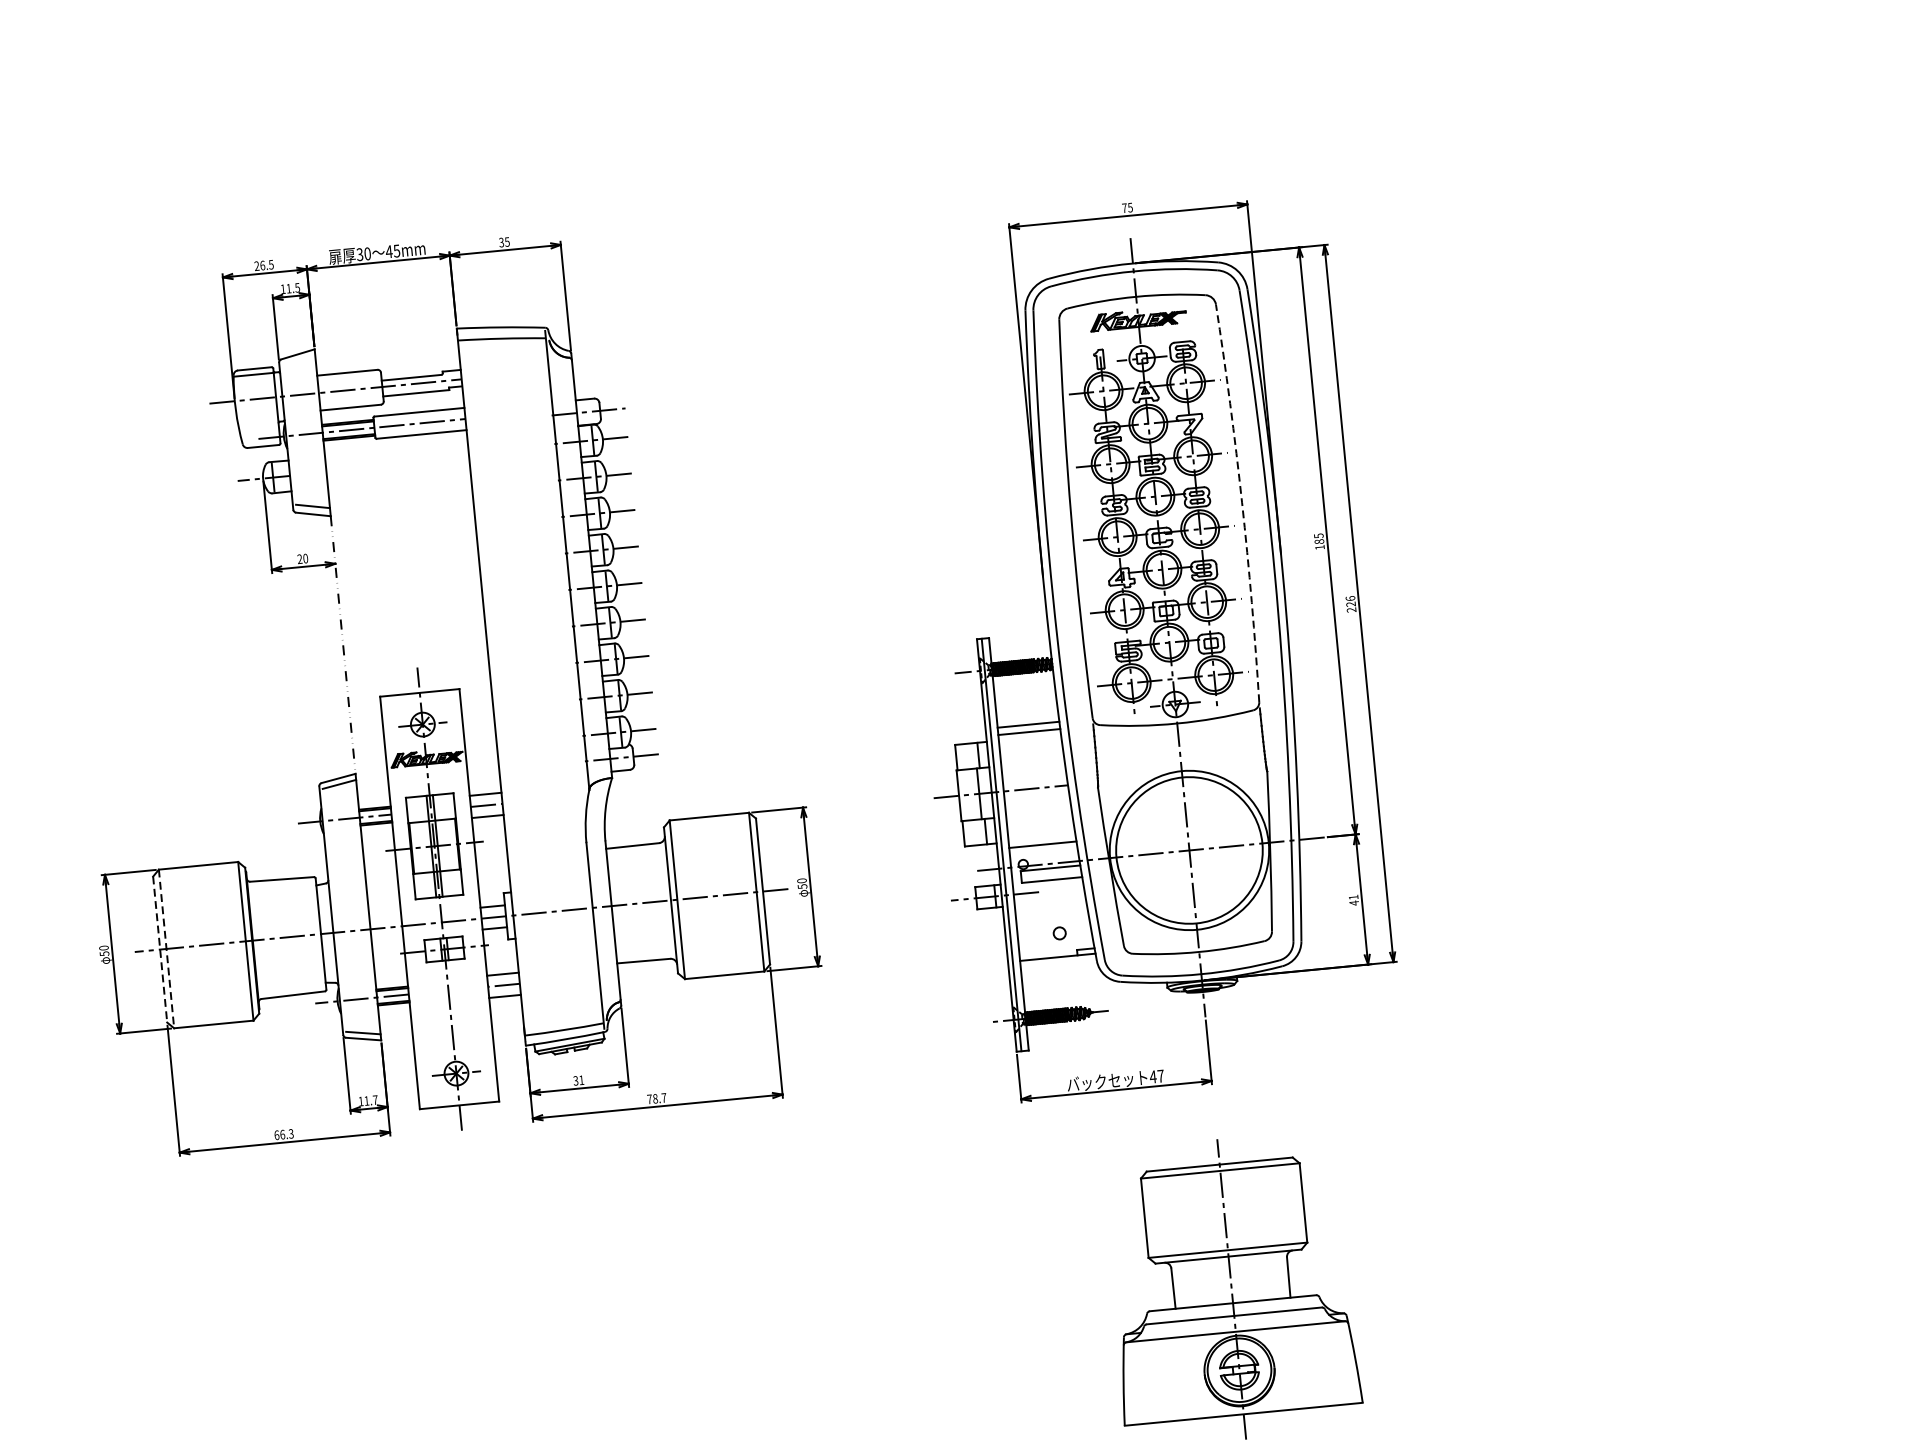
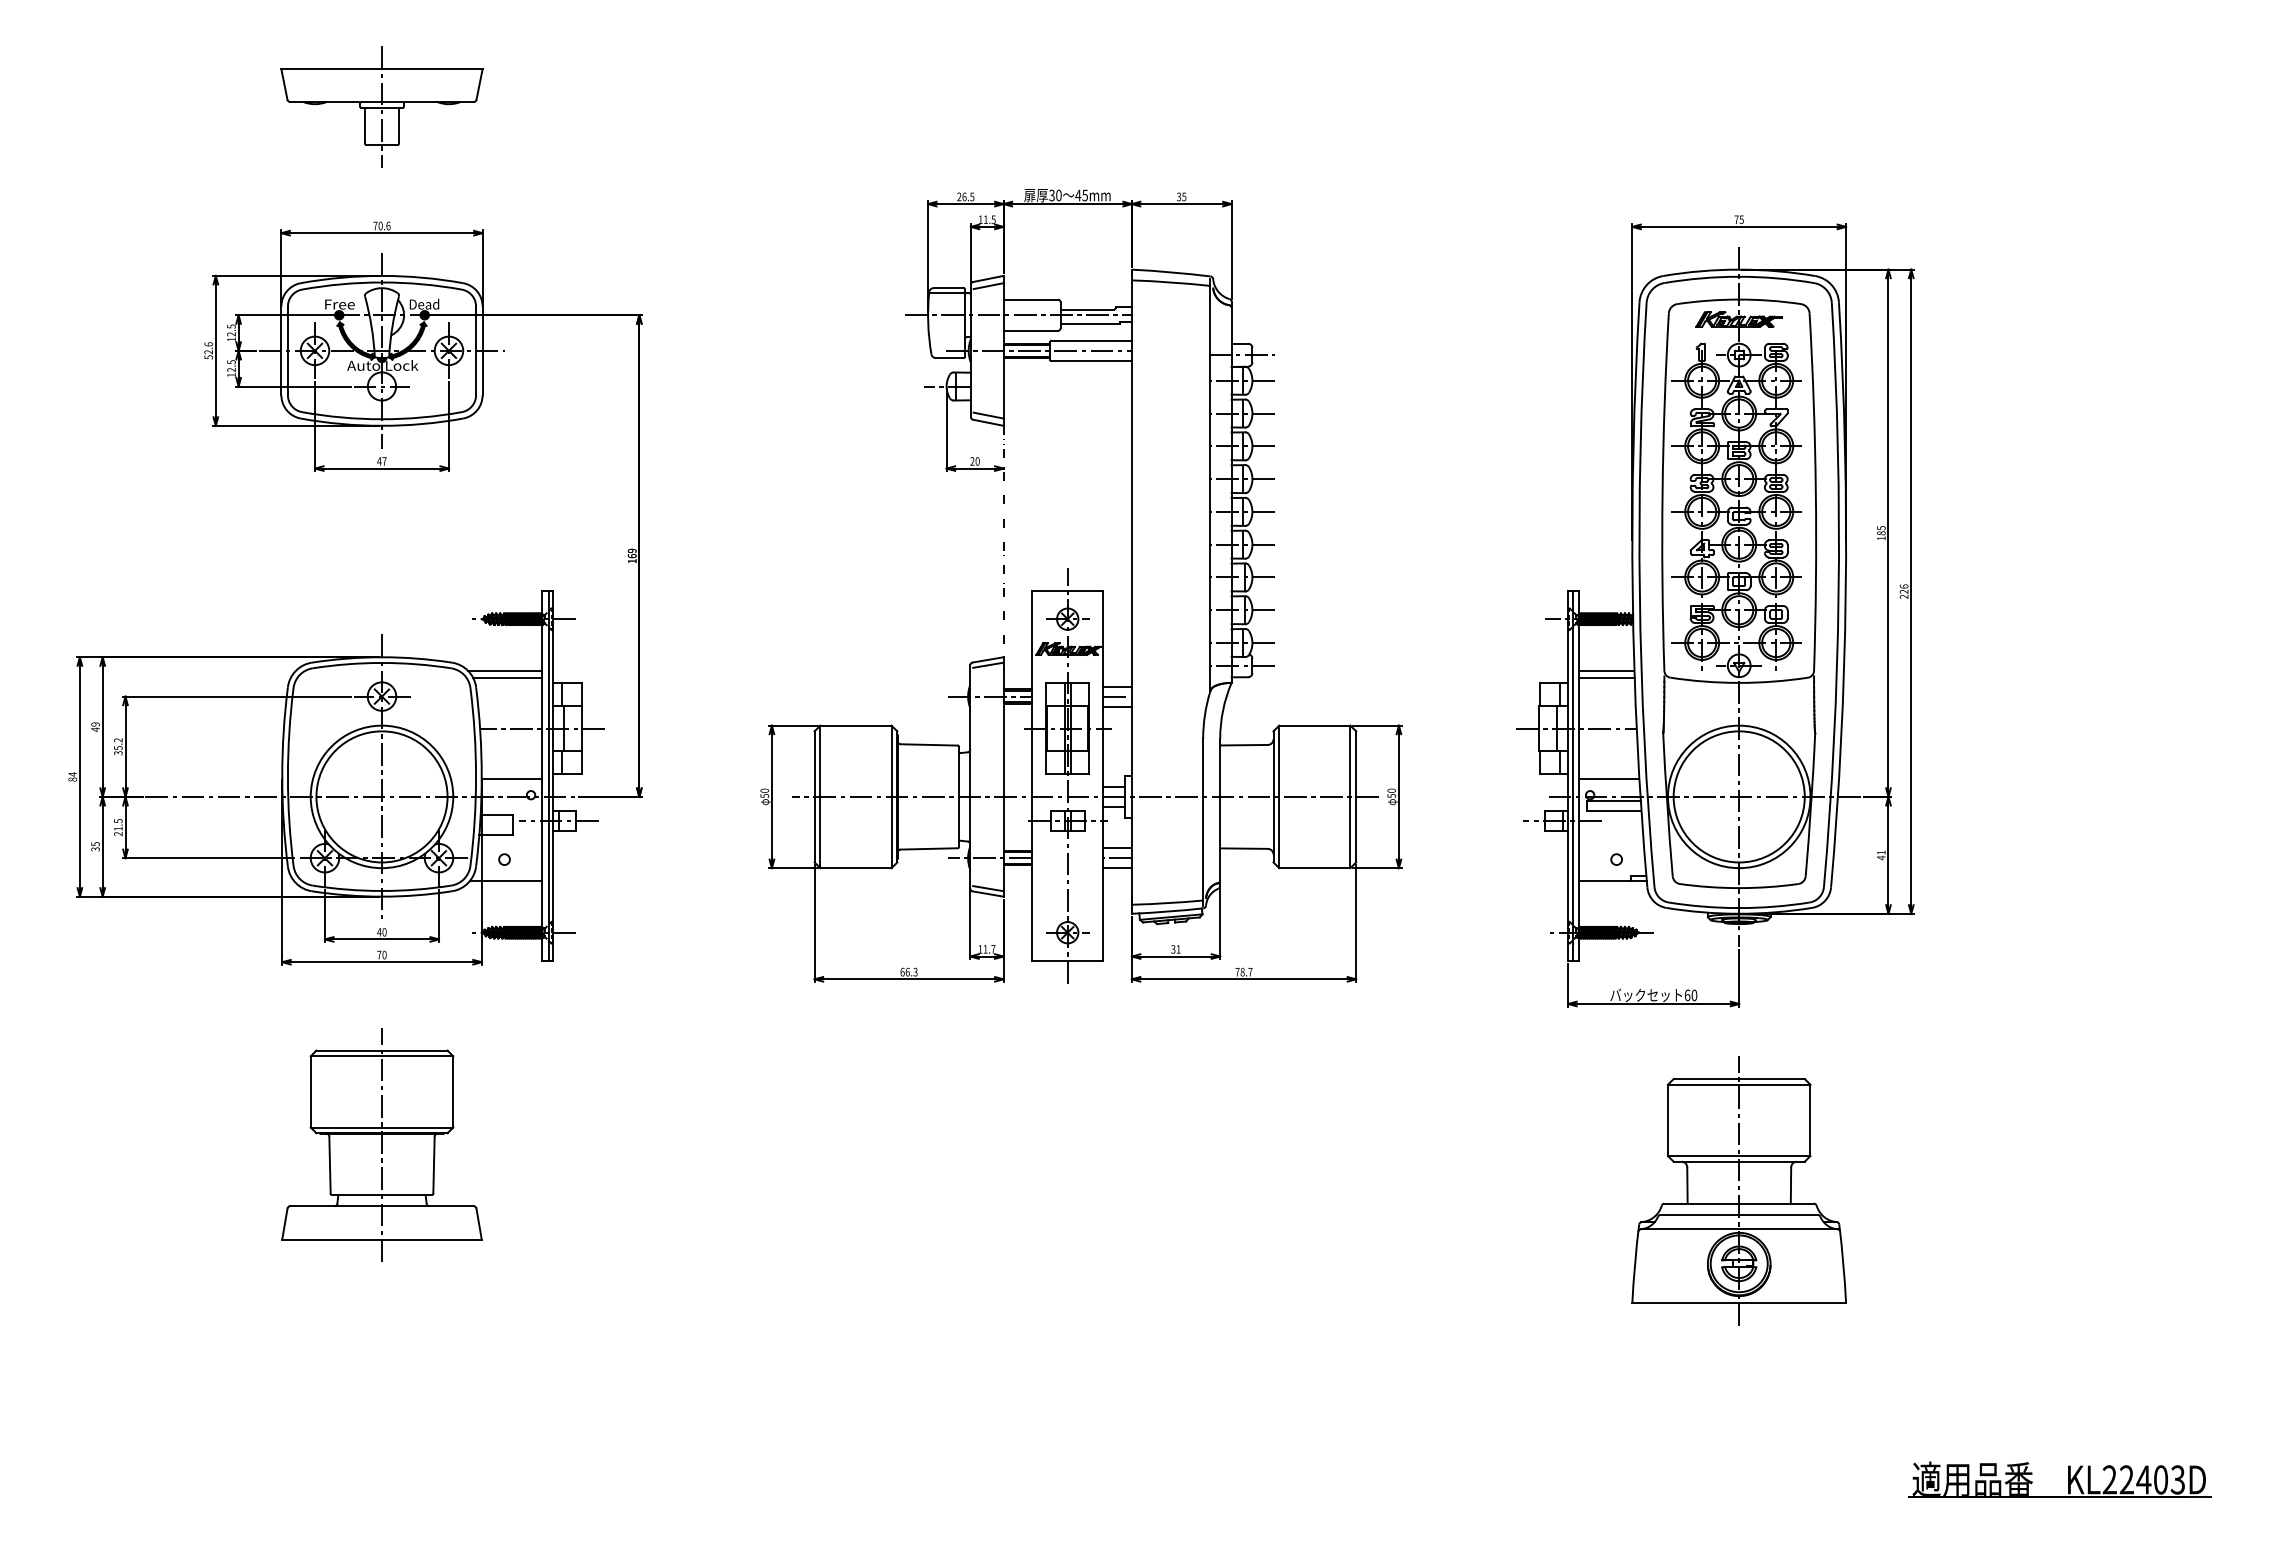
line: (299, 362) -> (988, 286), added
arc: (1241, 503) -> (1815, 492), dashed -> solid
line: (159, 949) -> (814, 796), dashed -> solid
line: (166, 949) -> (820, 797), dashed -> solid
text: (1156, 1076) -> (1690, 995), 47 -> 60

